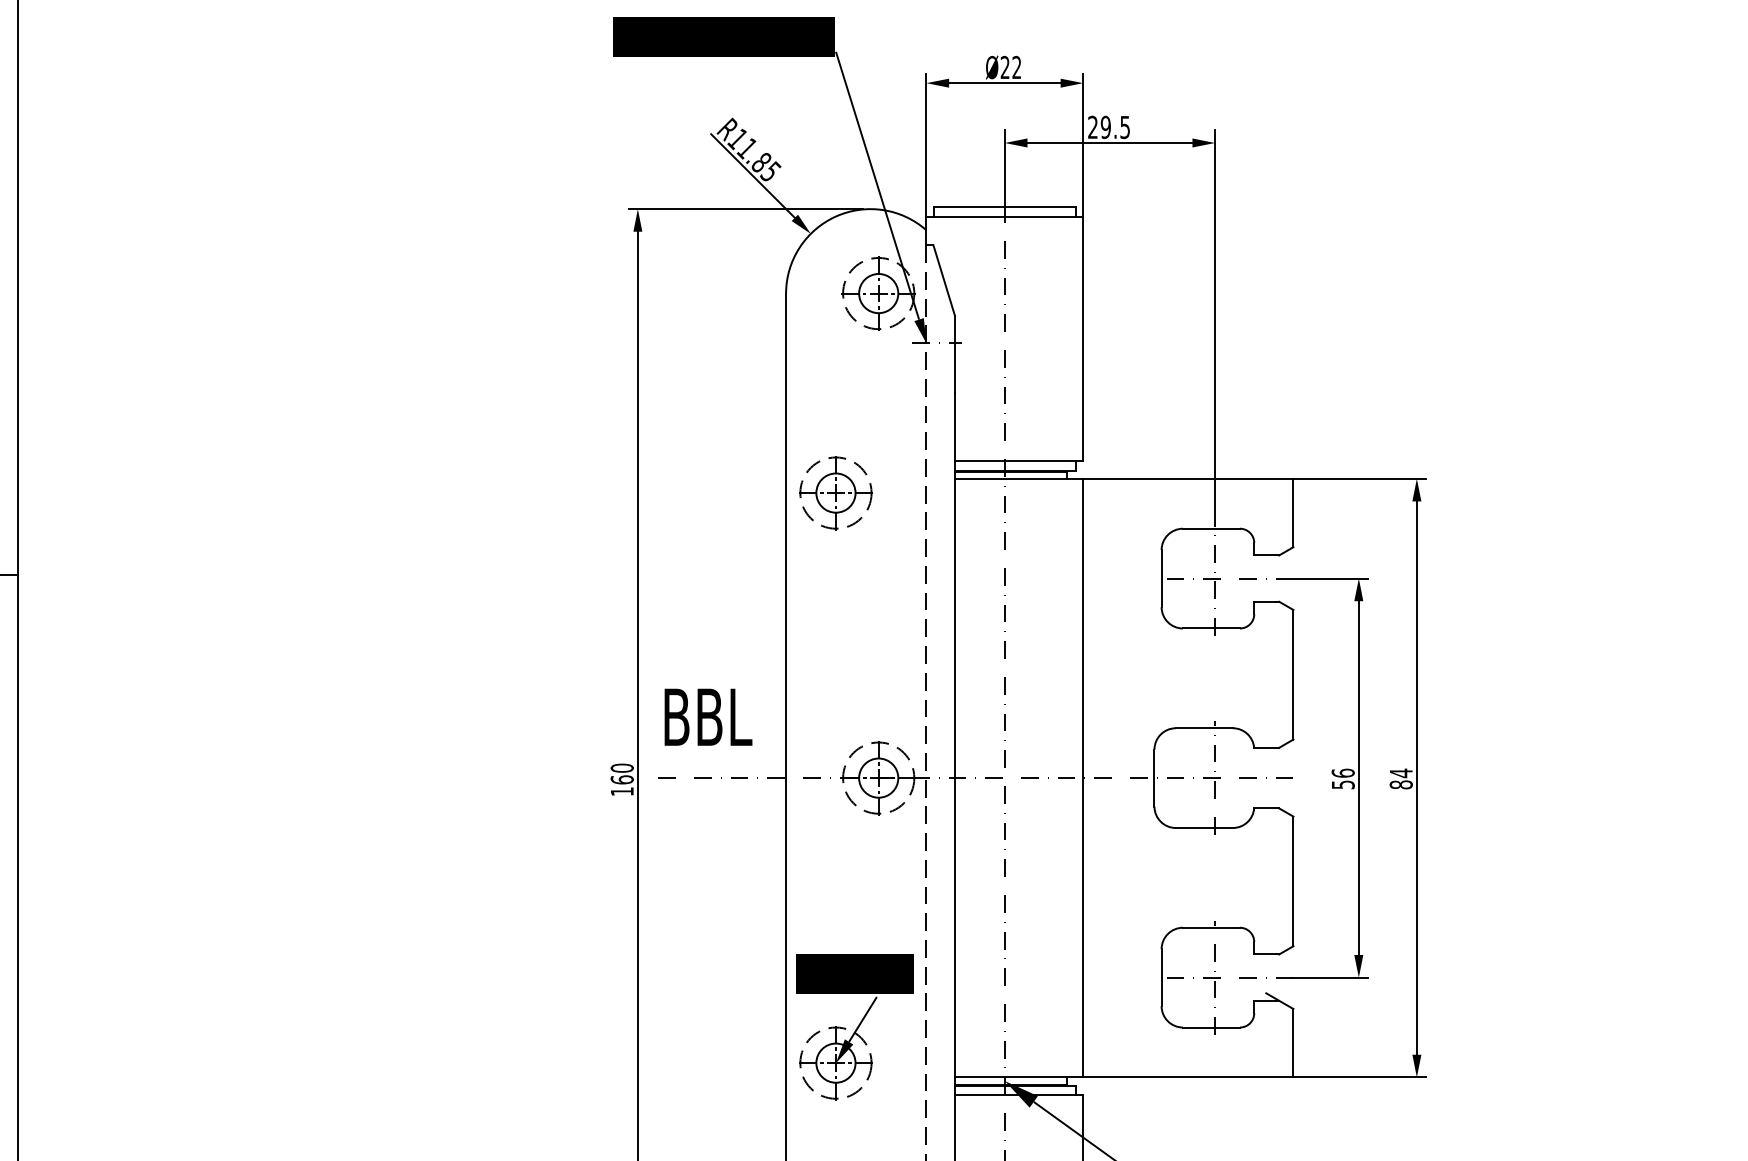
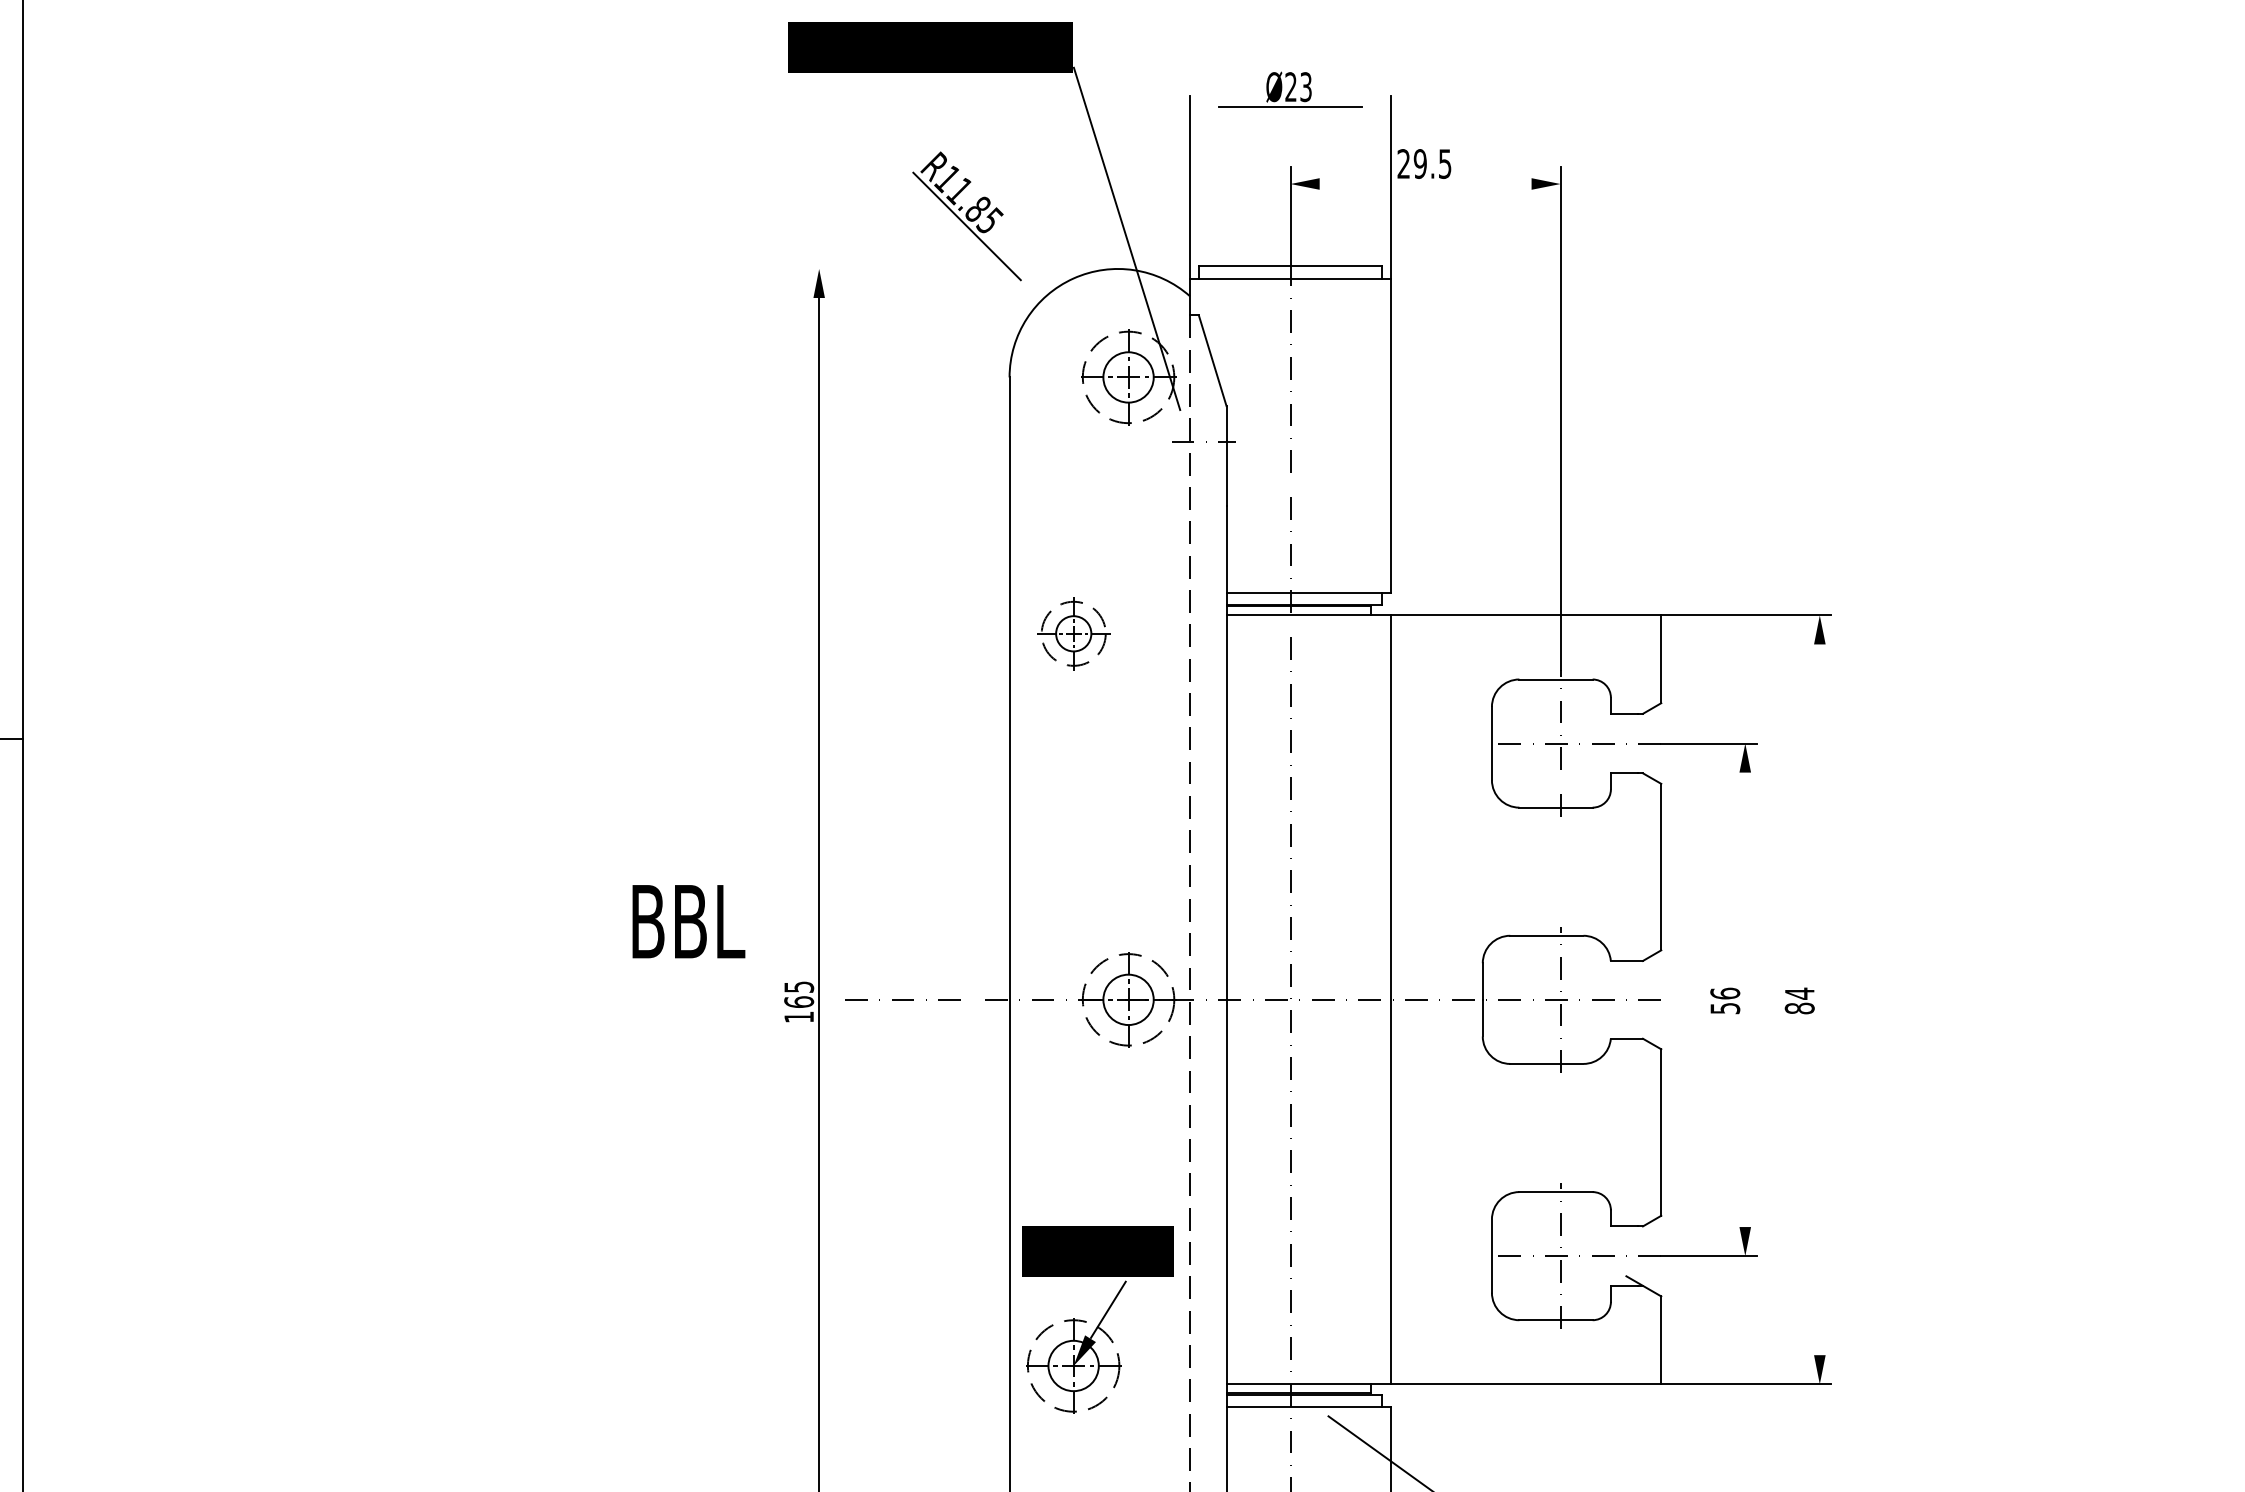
text: (1016, 67) -> (1305, 87), Ø22 -> Ø23
fill: (937, 83) -> (1204, 107), removed
fill: (1071, 83) -> (1376, 107), removed
line: (1109, 143) -> (1425, 184), removed
line: (745, 208) -> (957, 268), removed
fill: (800, 224) -> (1028, 288), removed
fill: (919, 330) -> (1181, 425), removed
part: (835, 492) -> (1073, 633), size x0.7
text: (708, 717) -> (688, 921), moved
text: (622, 768) -> (799, 987), 160 -> 165
line: (1359, 777) -> (1745, 999), removed
line: (1416, 777) -> (1819, 999), removed
fill: (1021, 1093) -> (1311, 1405), removed

